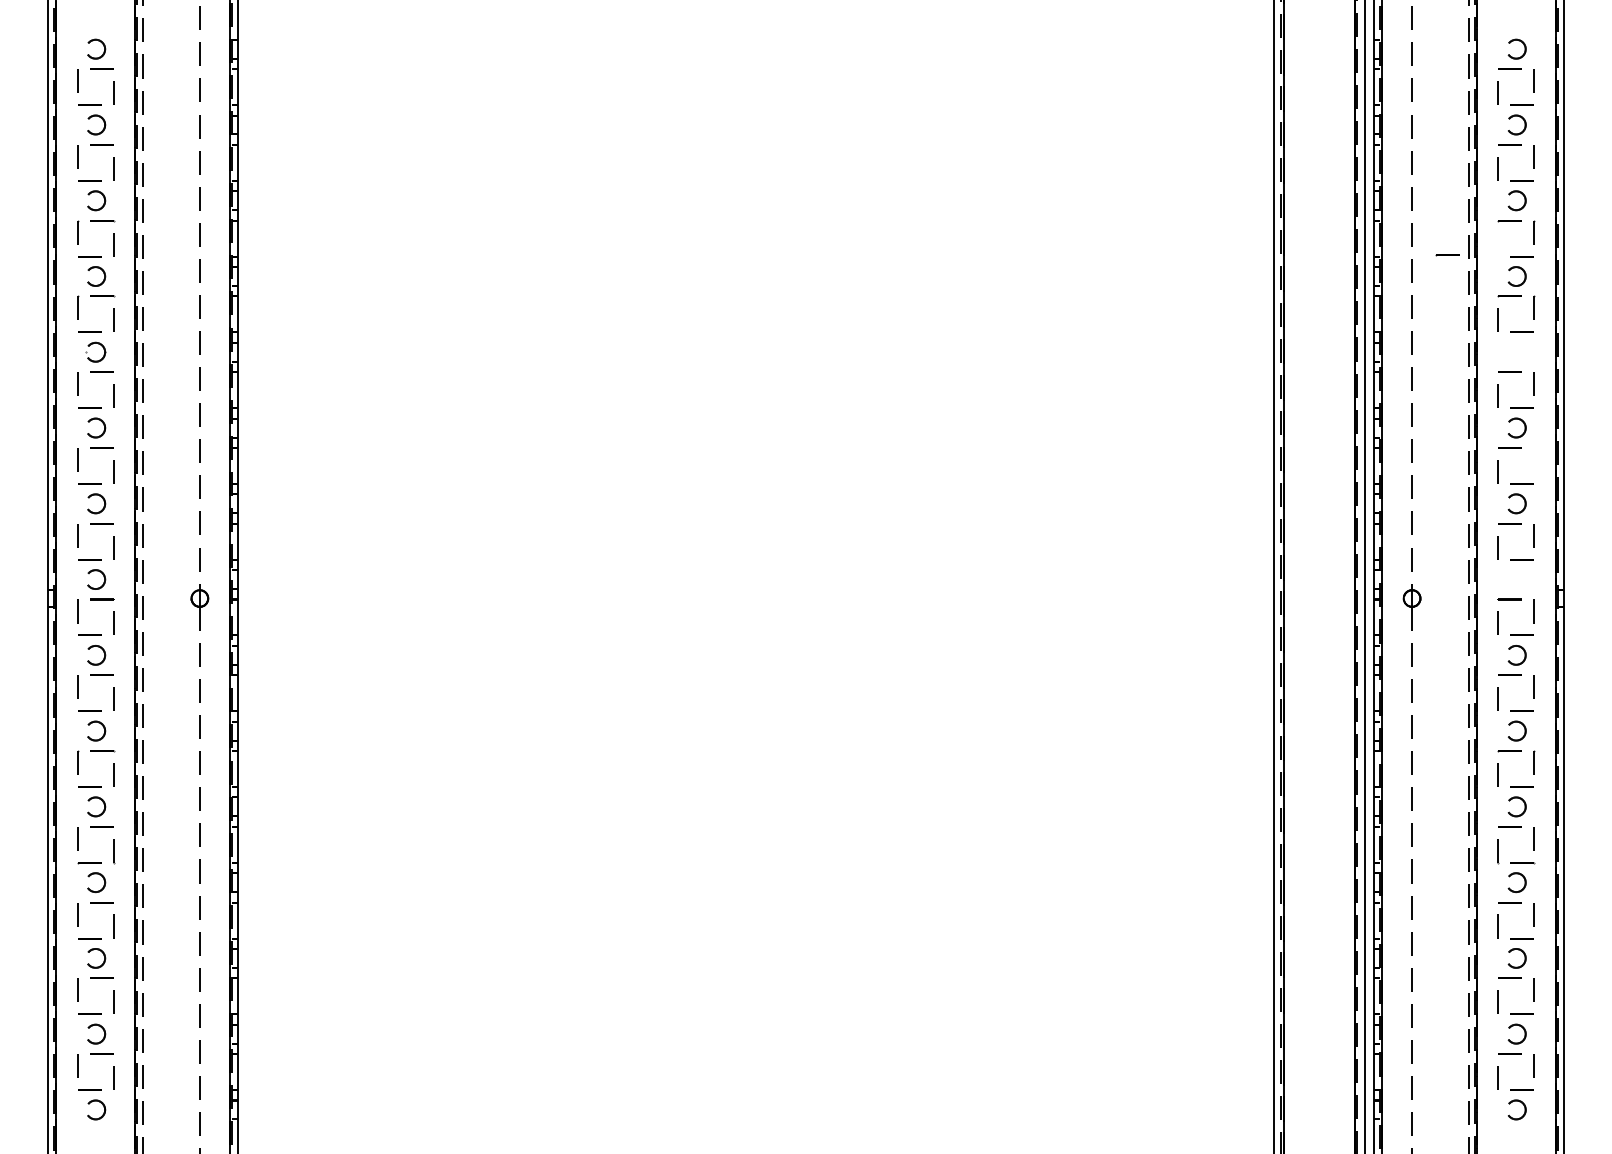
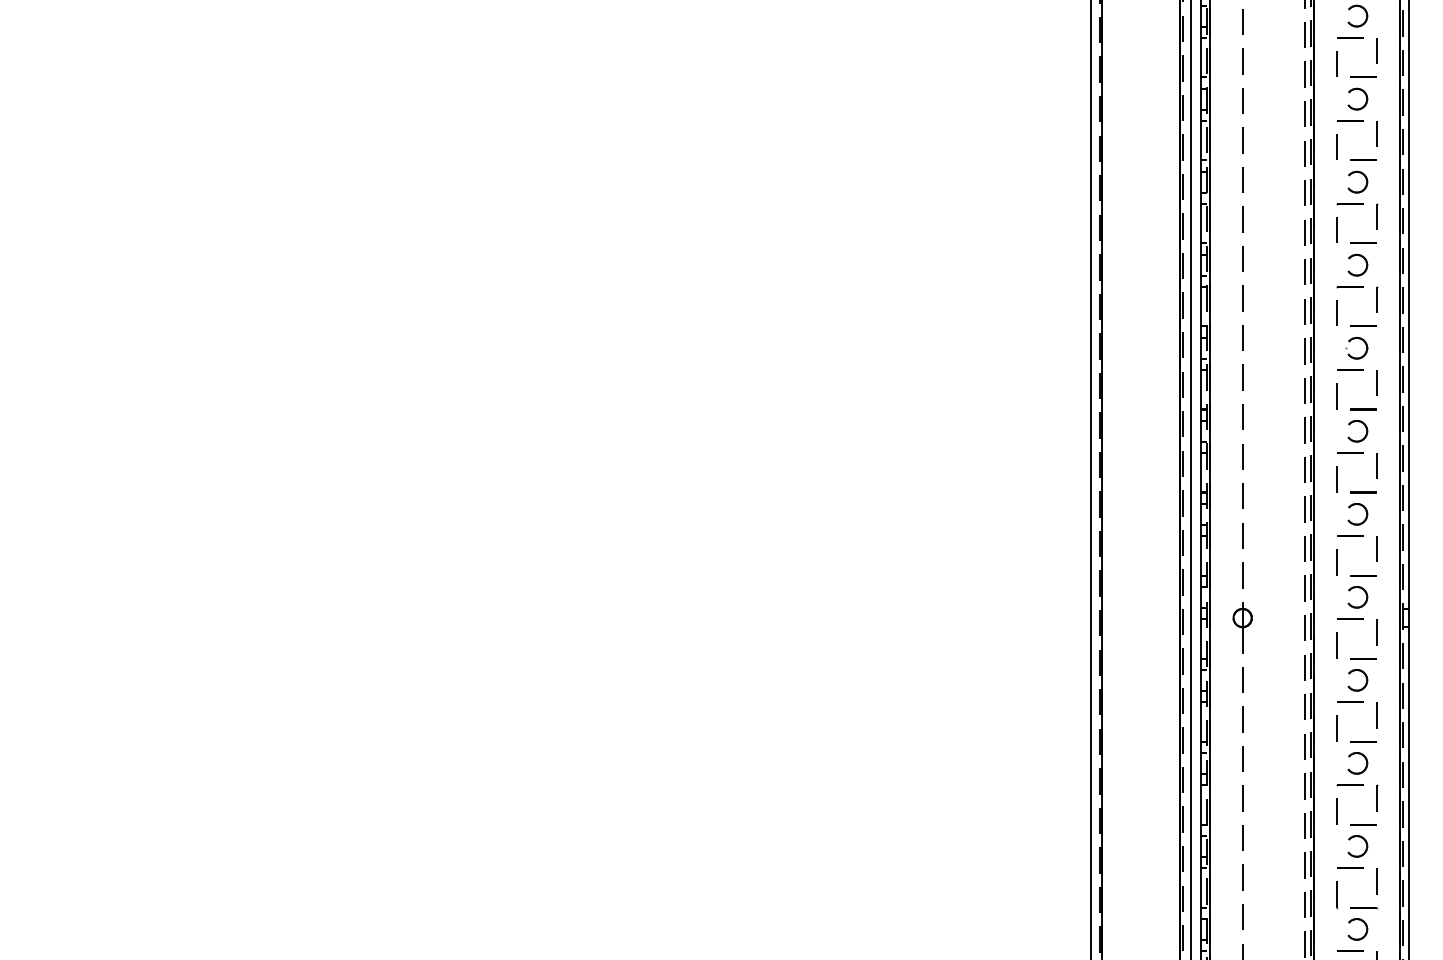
line: (1497, 244) -> (1336, 230), added
line: (1447, 255) -> (1281, 242), removed
part: (1518, 344) -> (1359, 339), added
line: (1533, 459) -> (1375, 465), added
part: (1522, 574) -> (1363, 591), added

